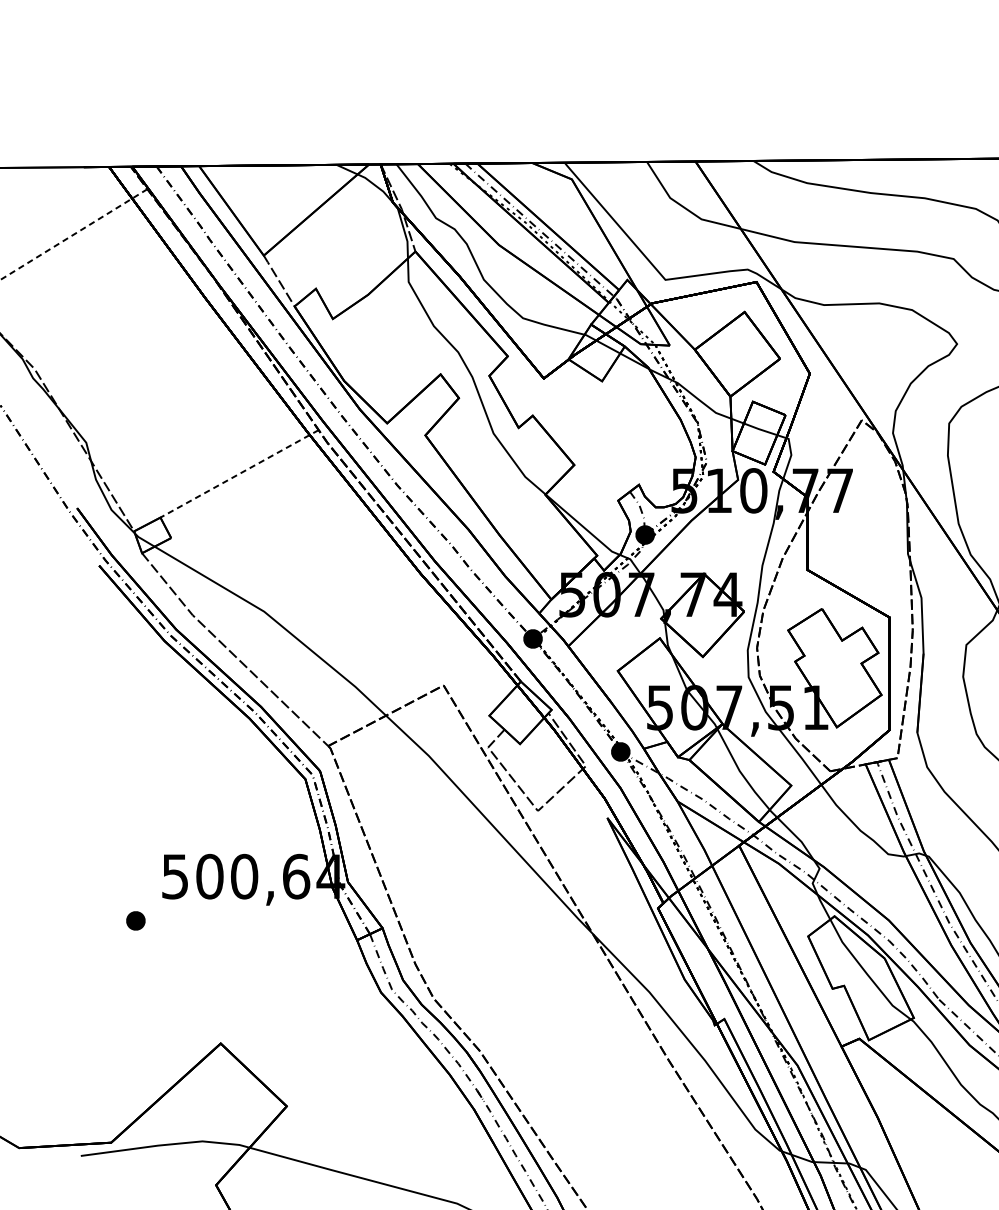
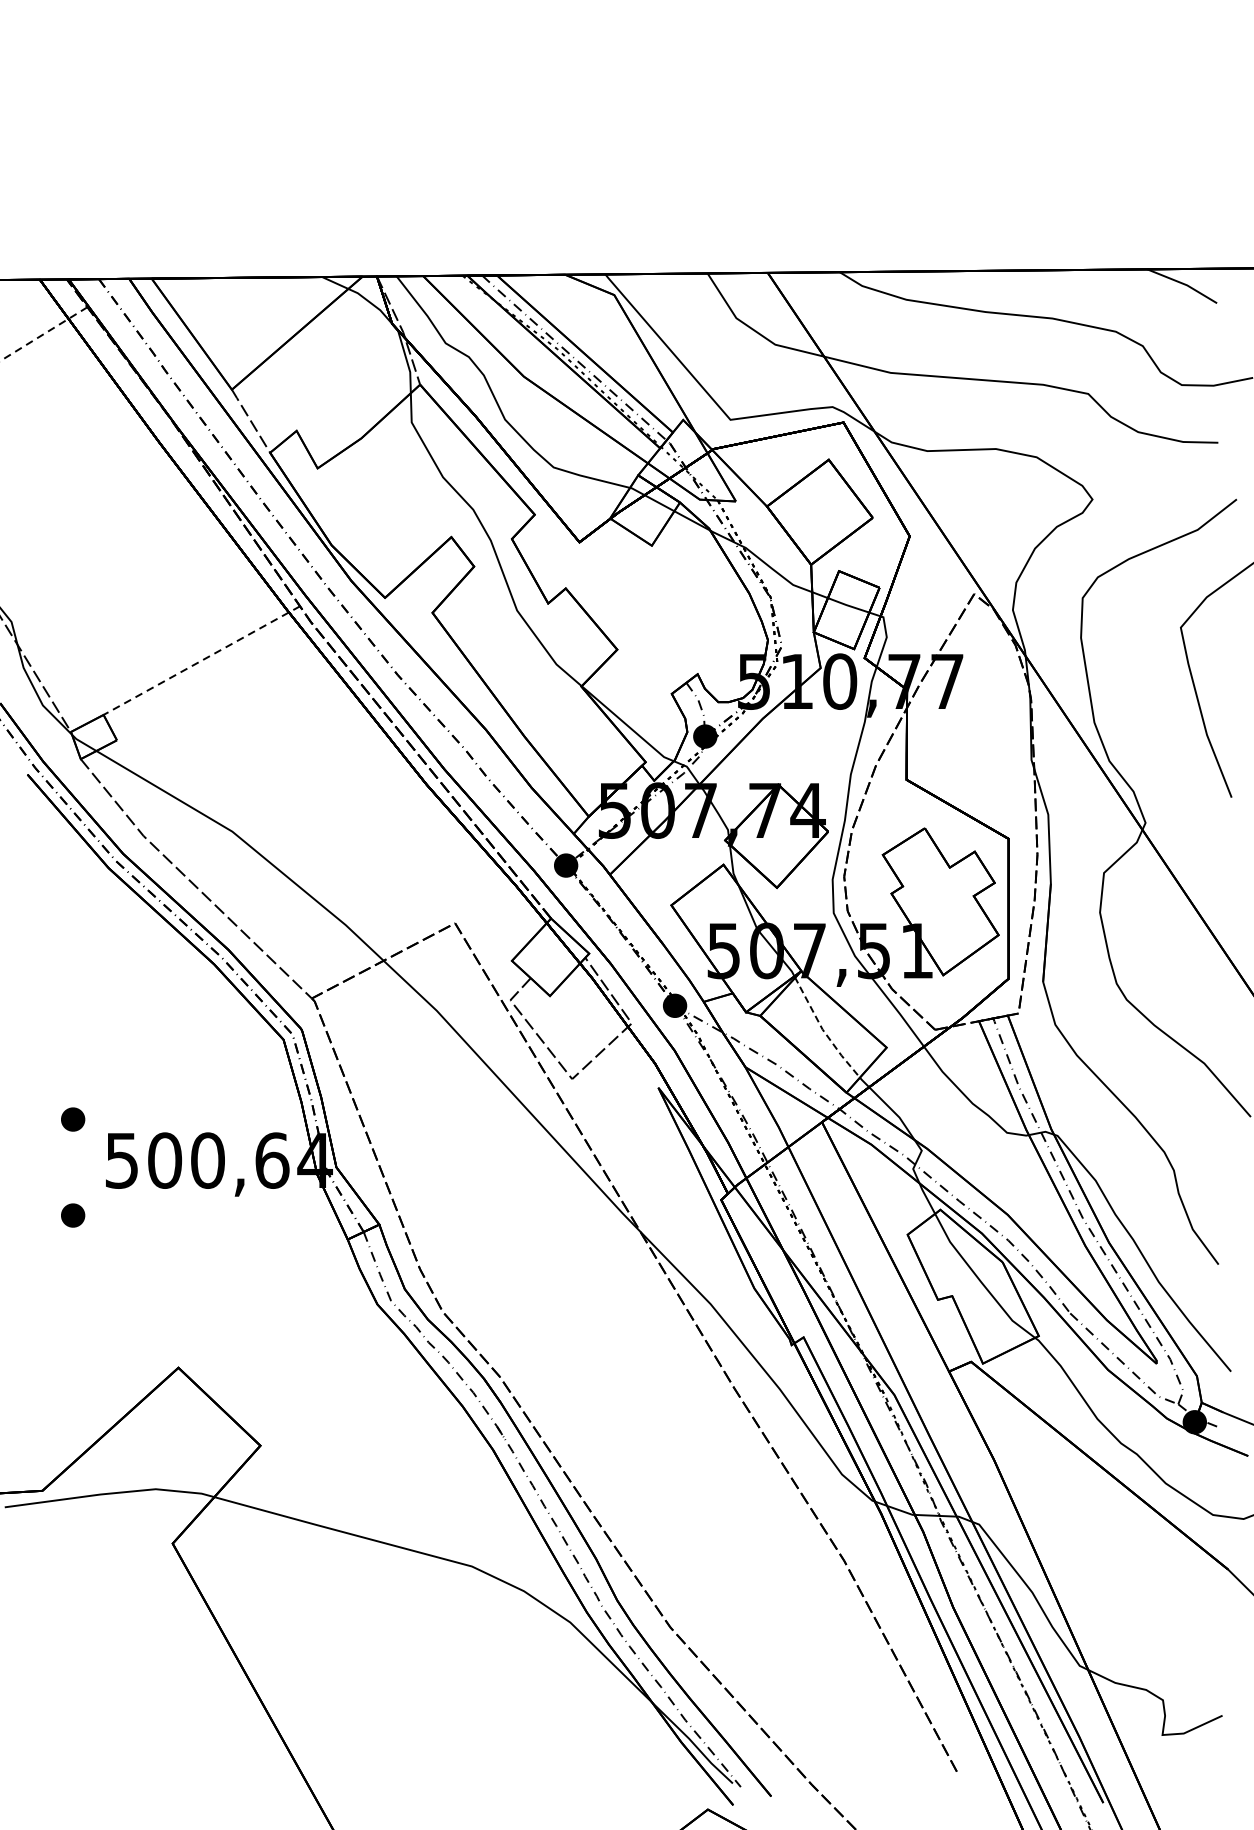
line: (740, 771) -> (823, 1030), solid -> dashed
part: (136, 843) -> (73, 1119), added

